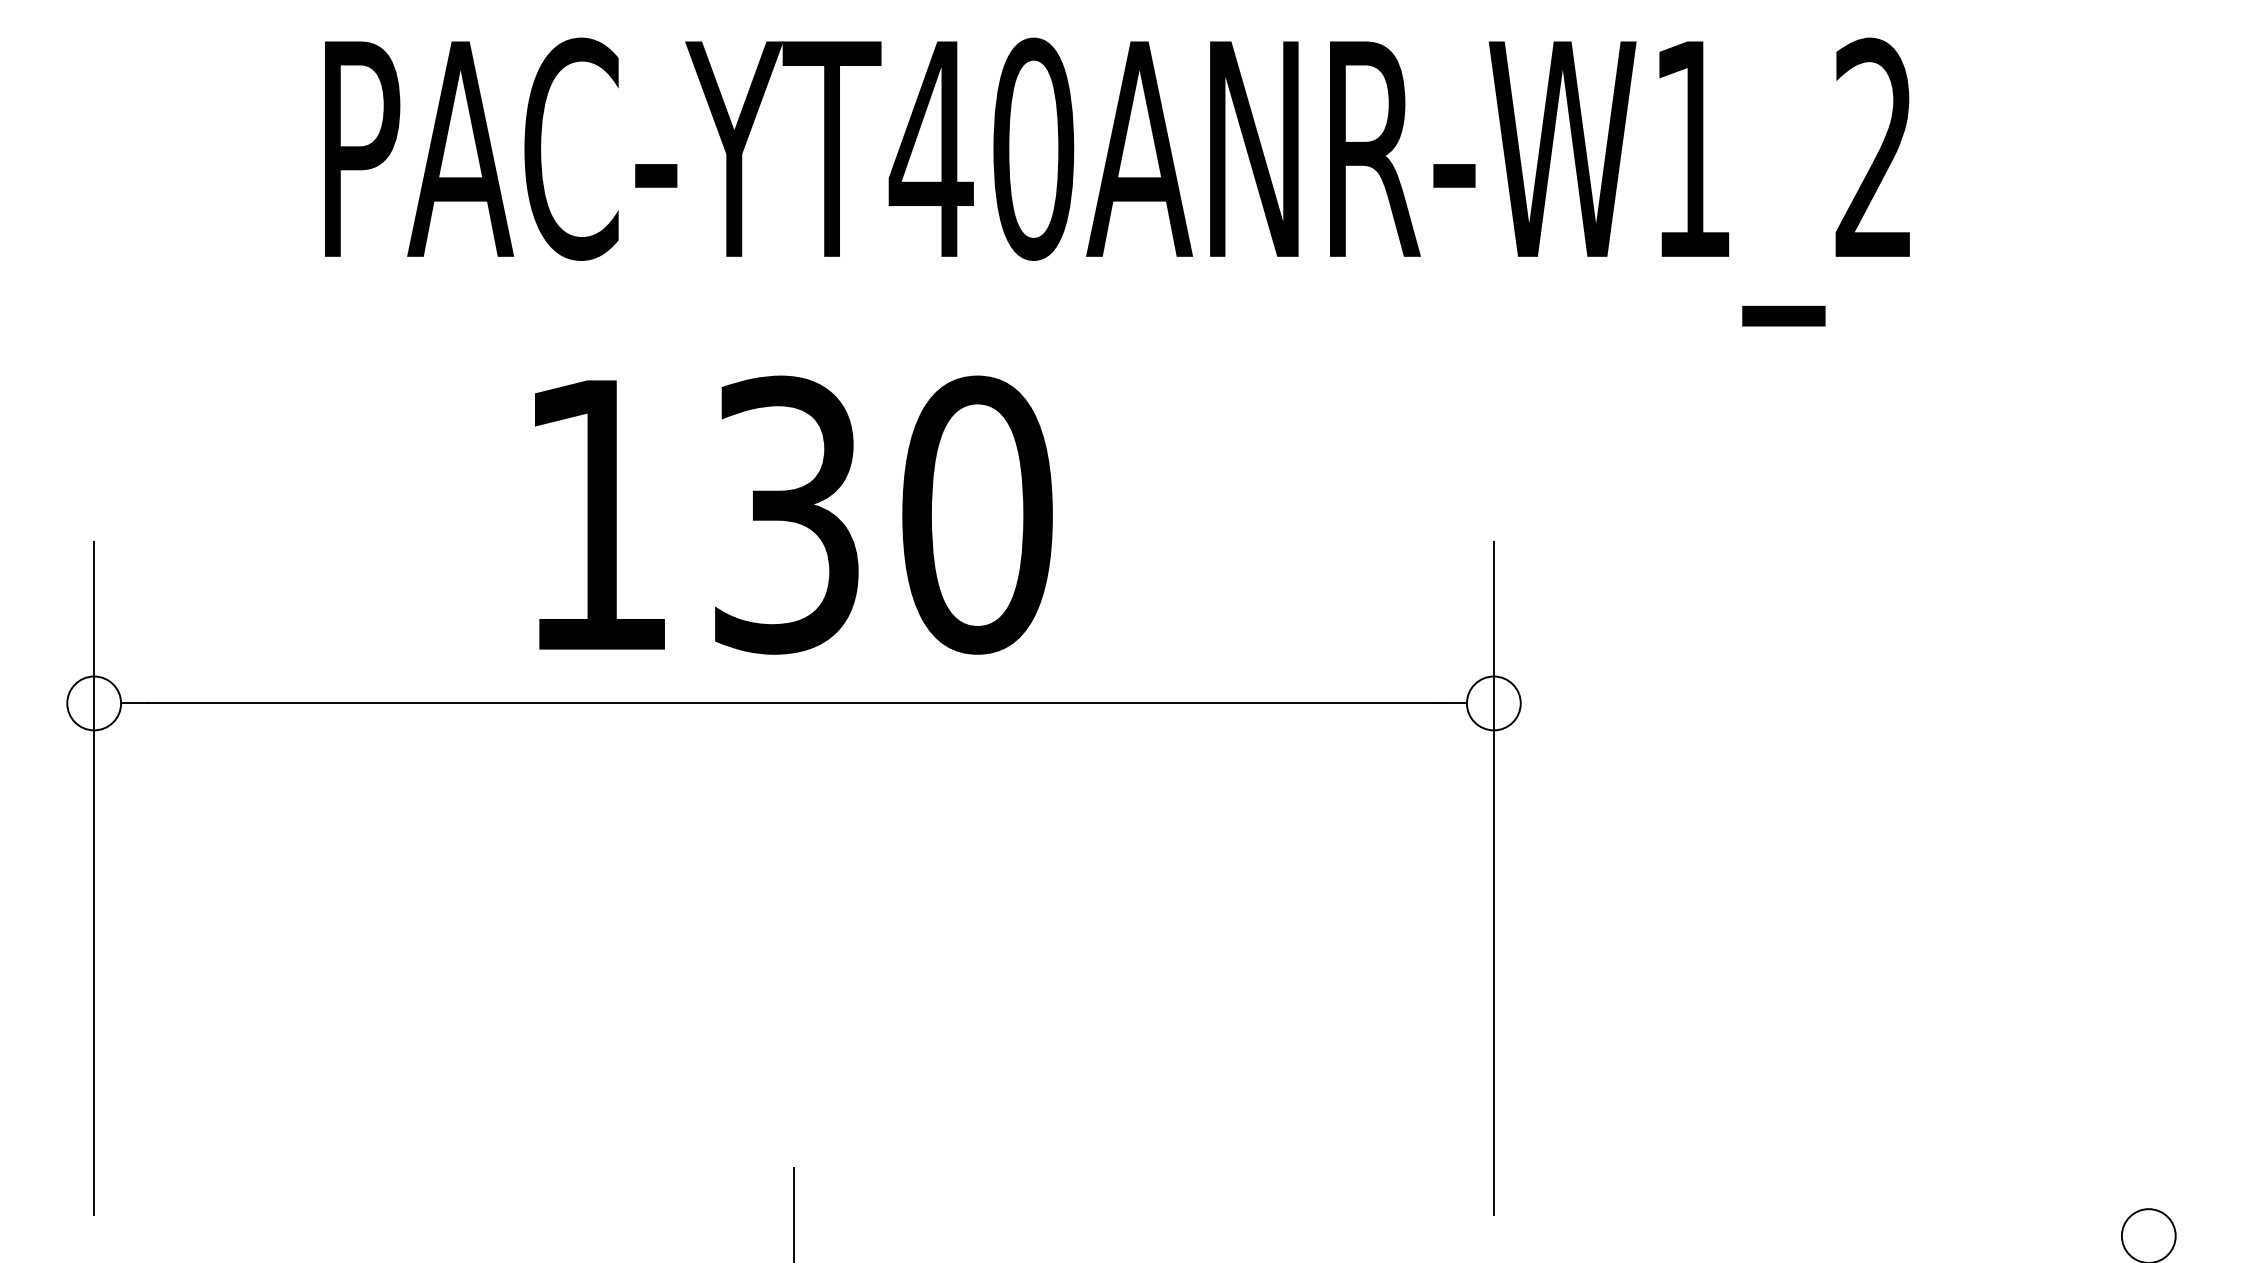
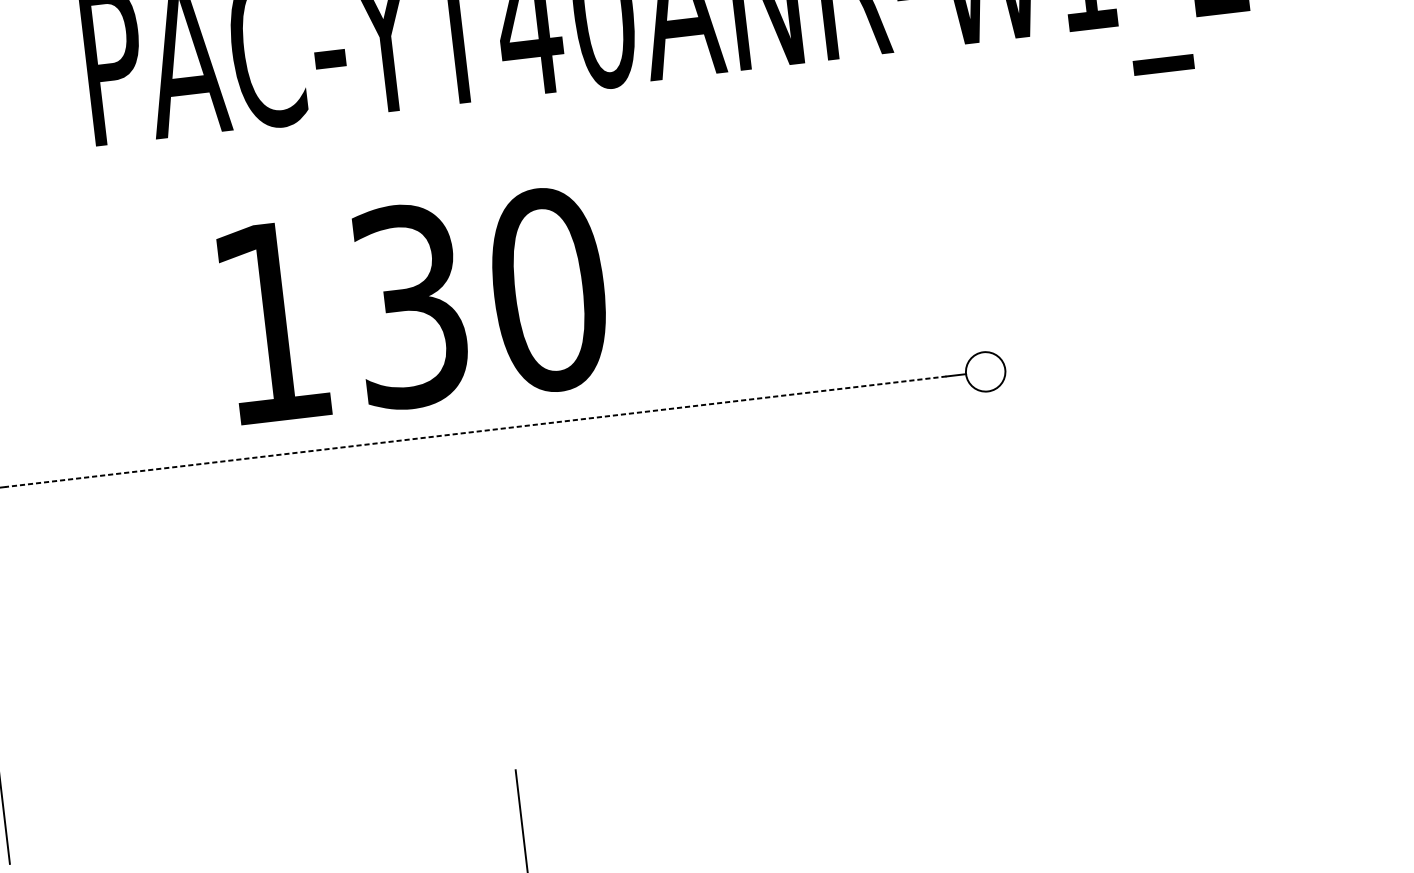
text: (793, 514) -> (414, 305), moved
line: (794, 703) -> (476, 431), solid -> dashed
line: (1493, 877) -> (1000, 498), removed

